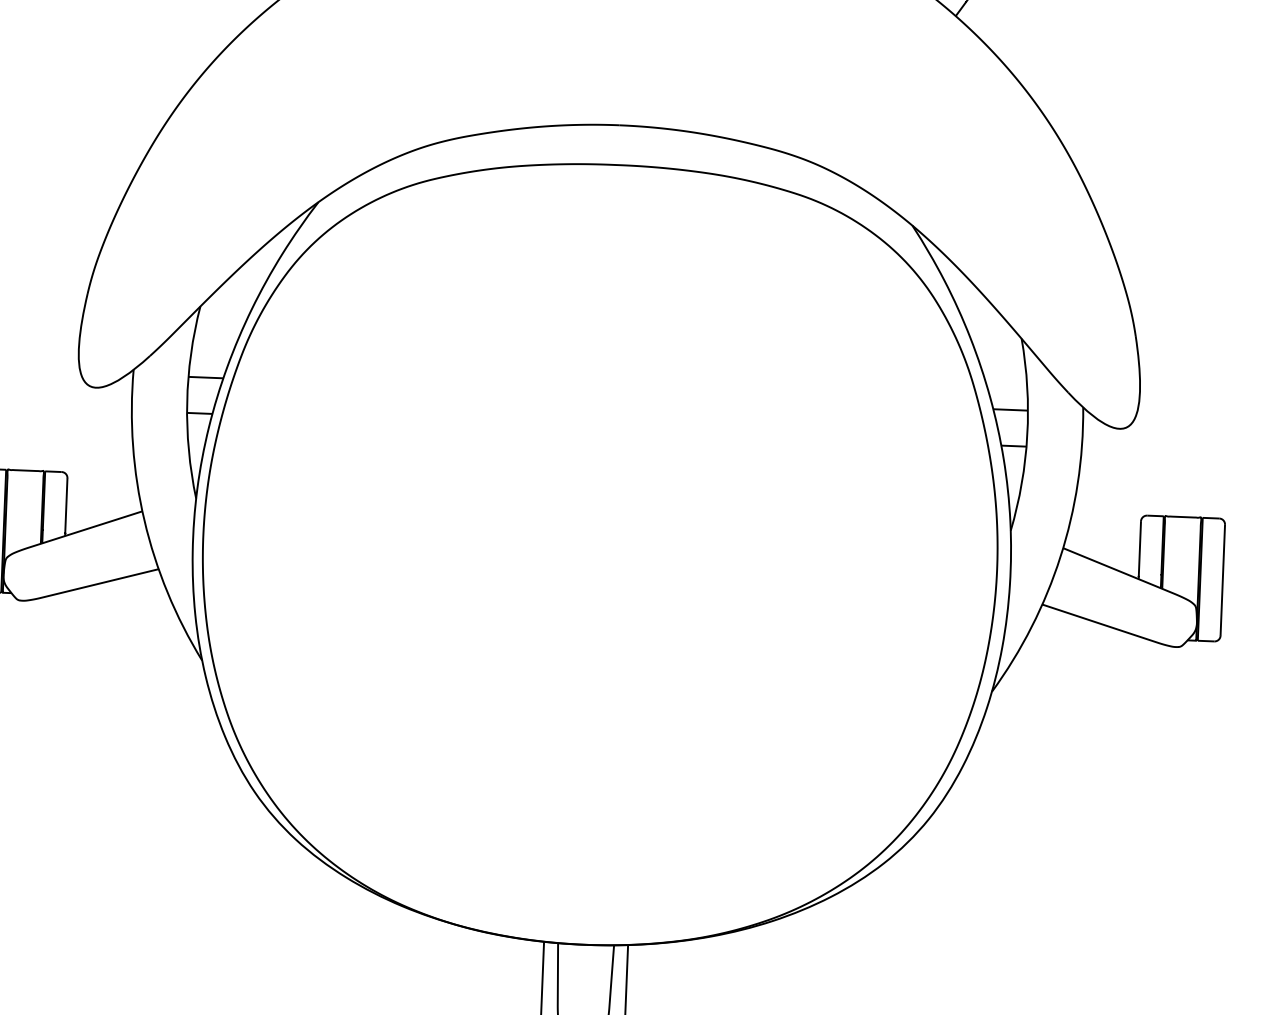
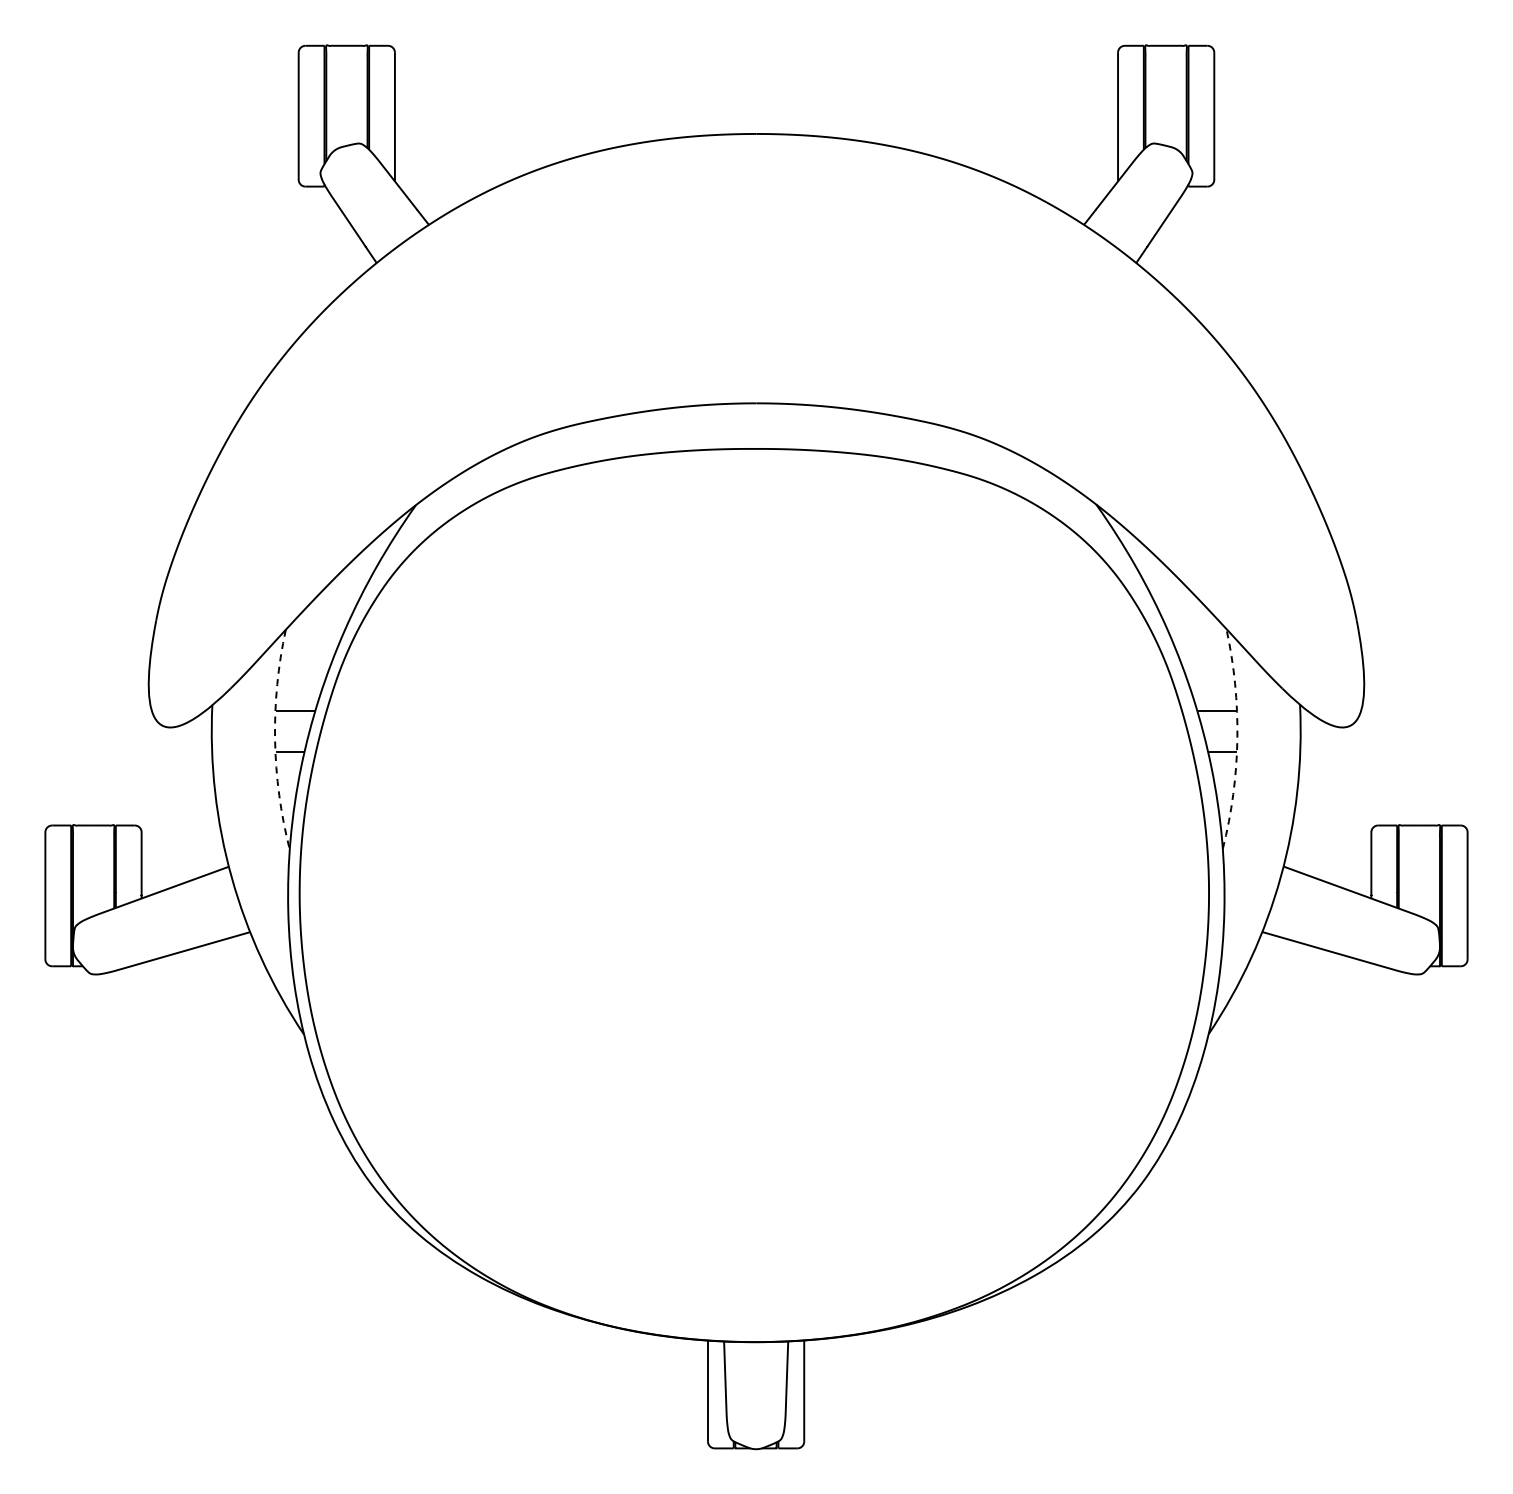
arc: (187, 401) -> (275, 739), solid -> dashed
arc: (1027, 435) -> (1237, 739), solid -> dashed

